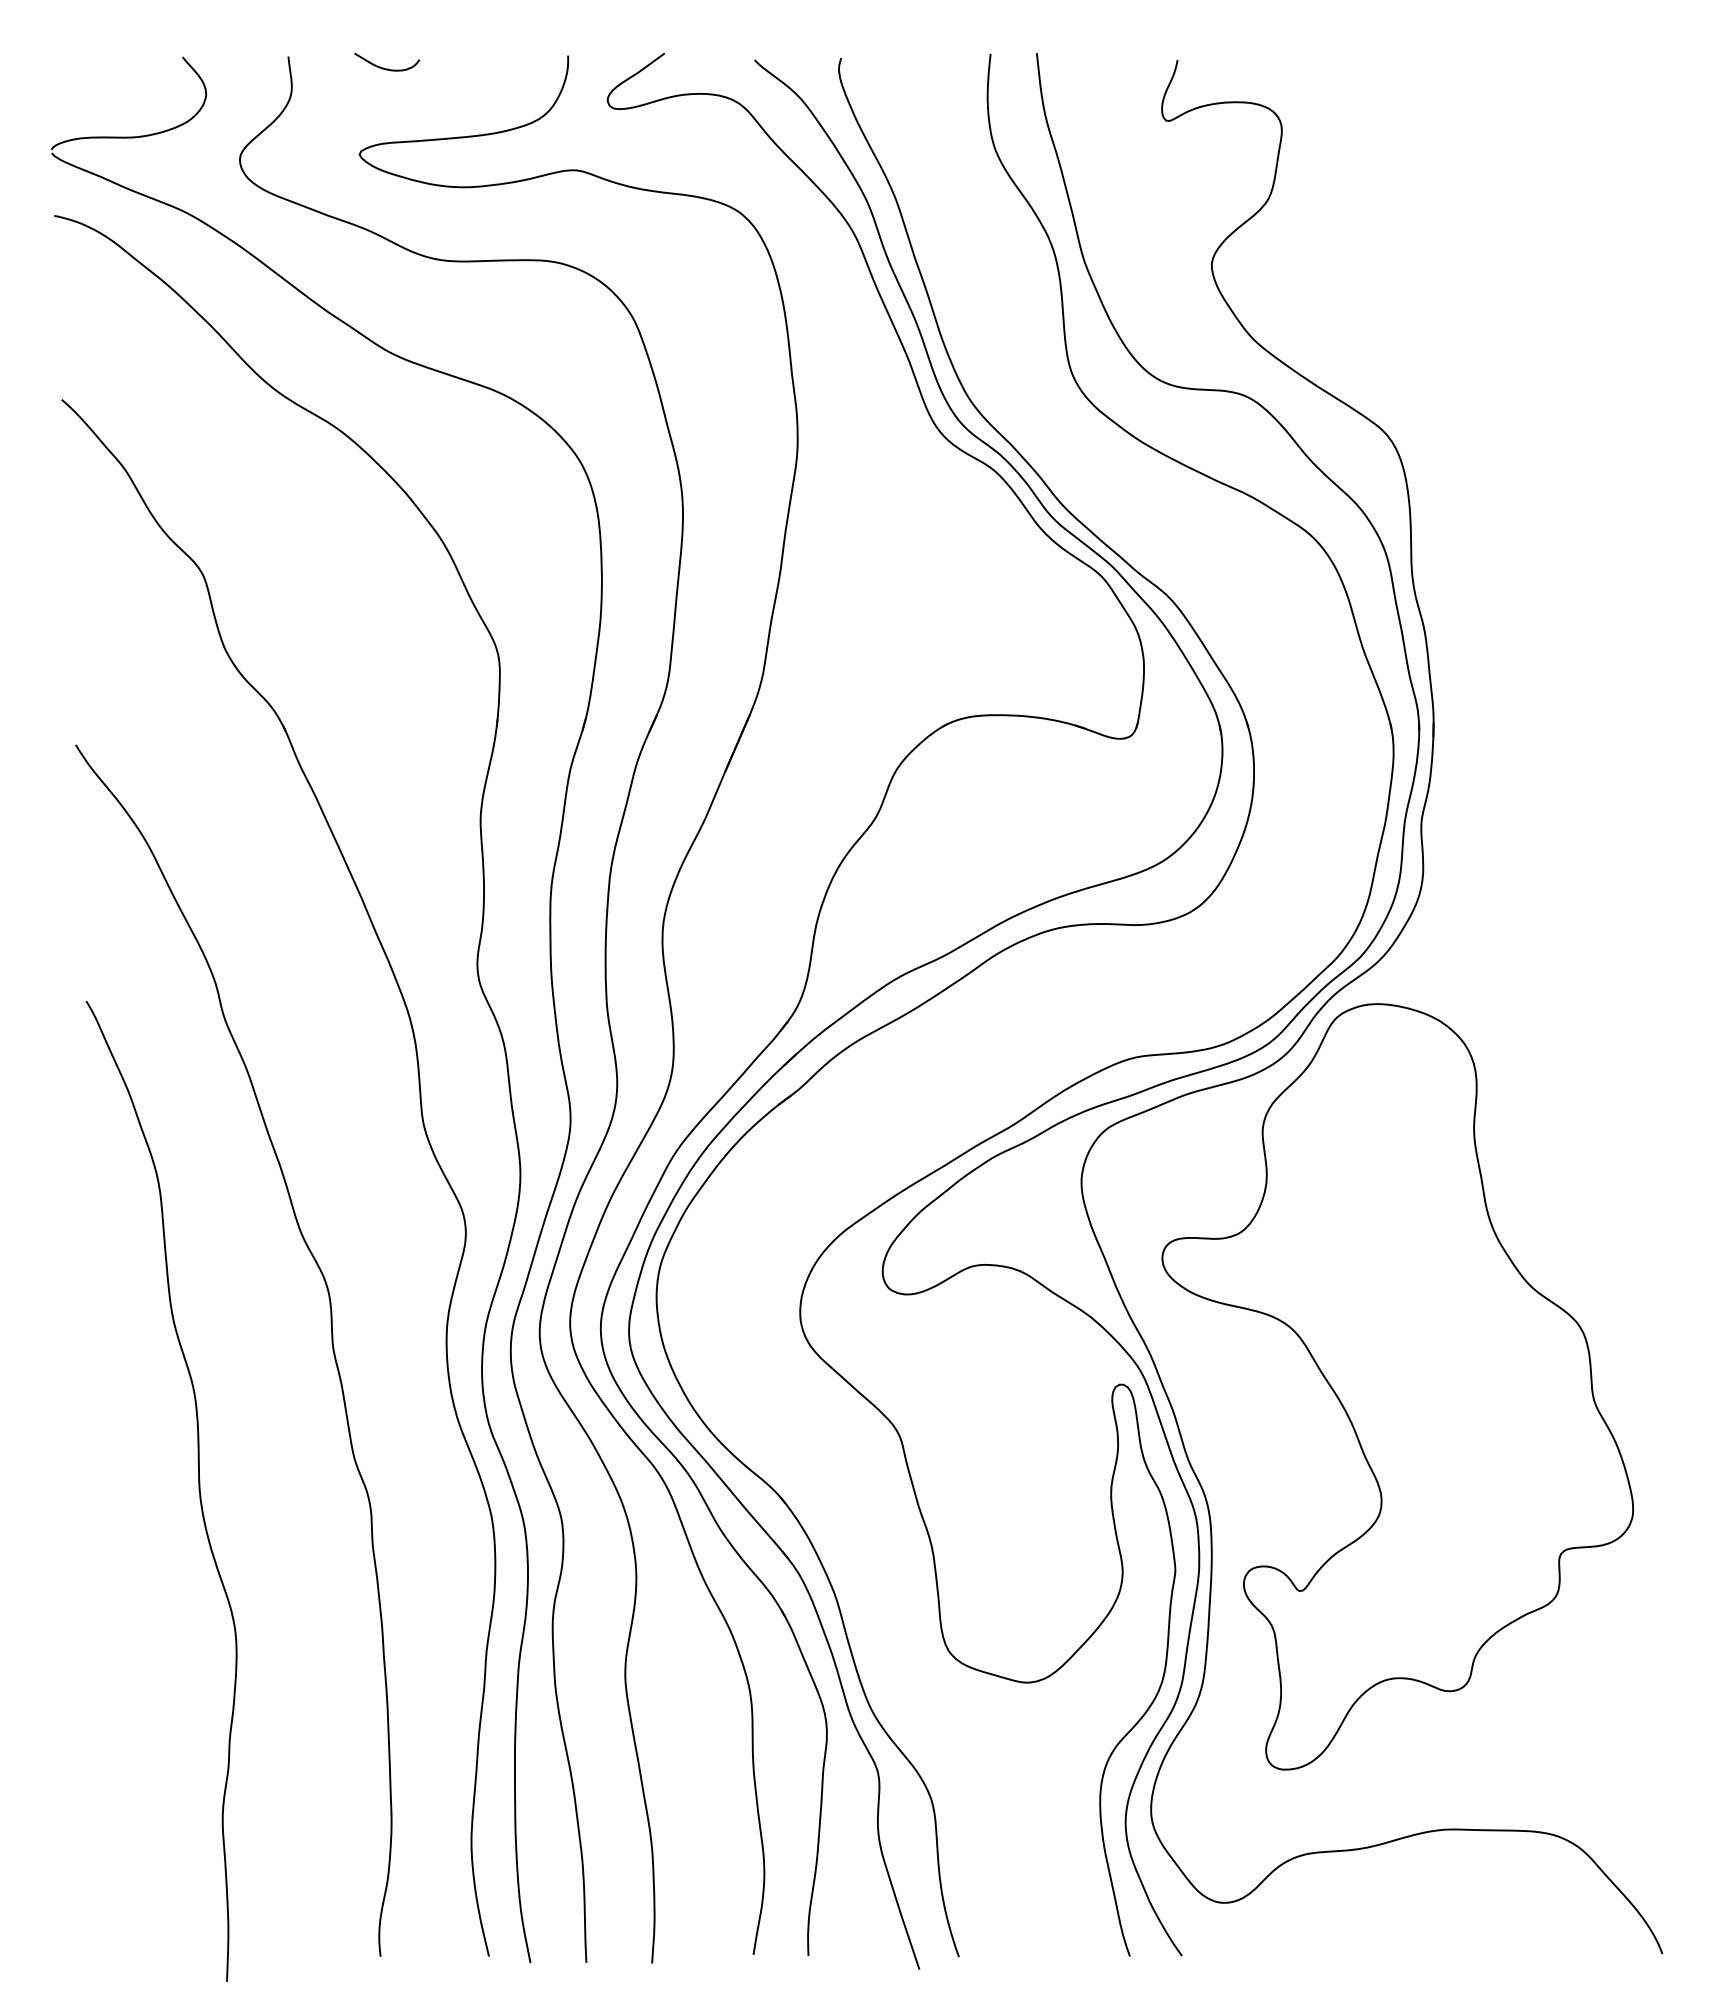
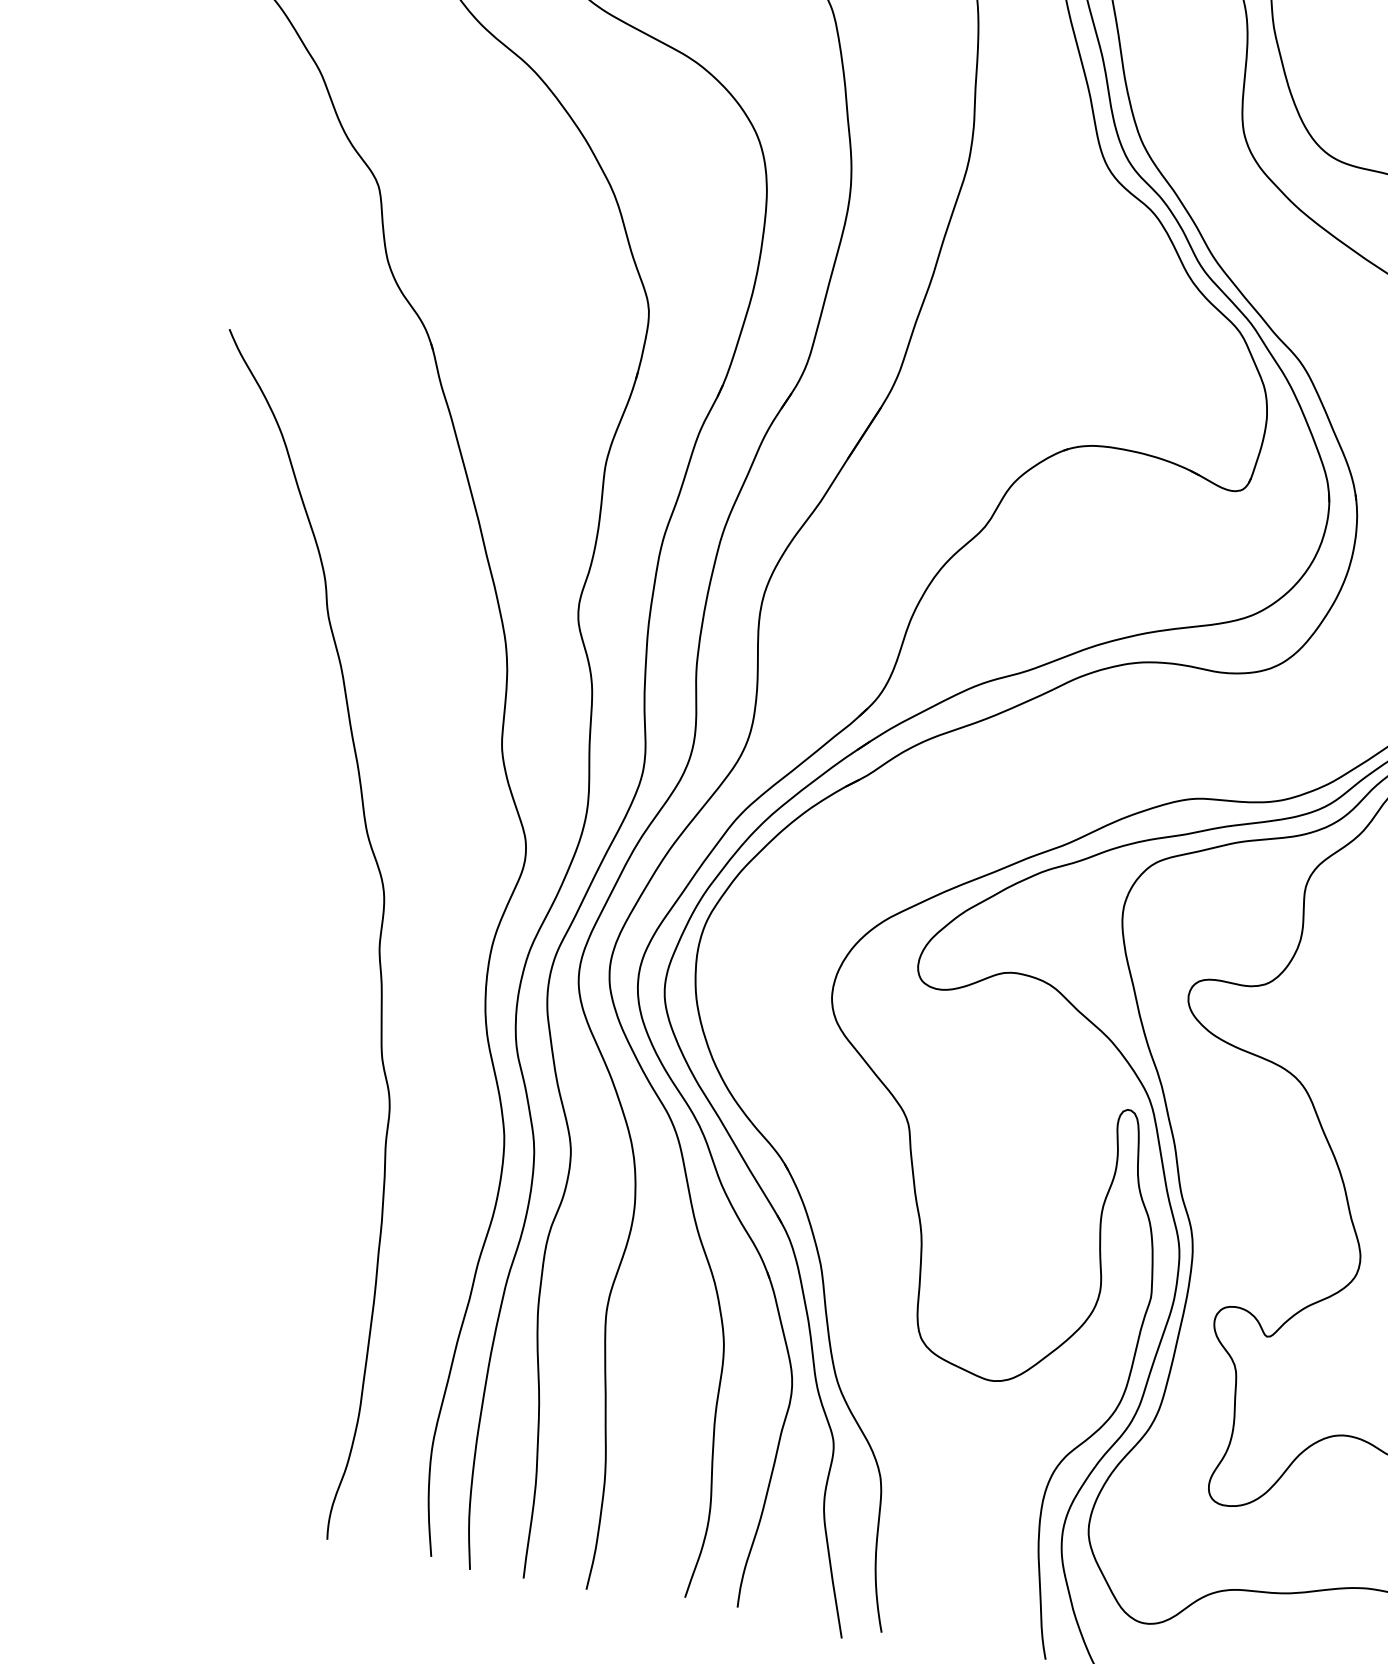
curve: (198, 1490) -> (227, 1063), removed

